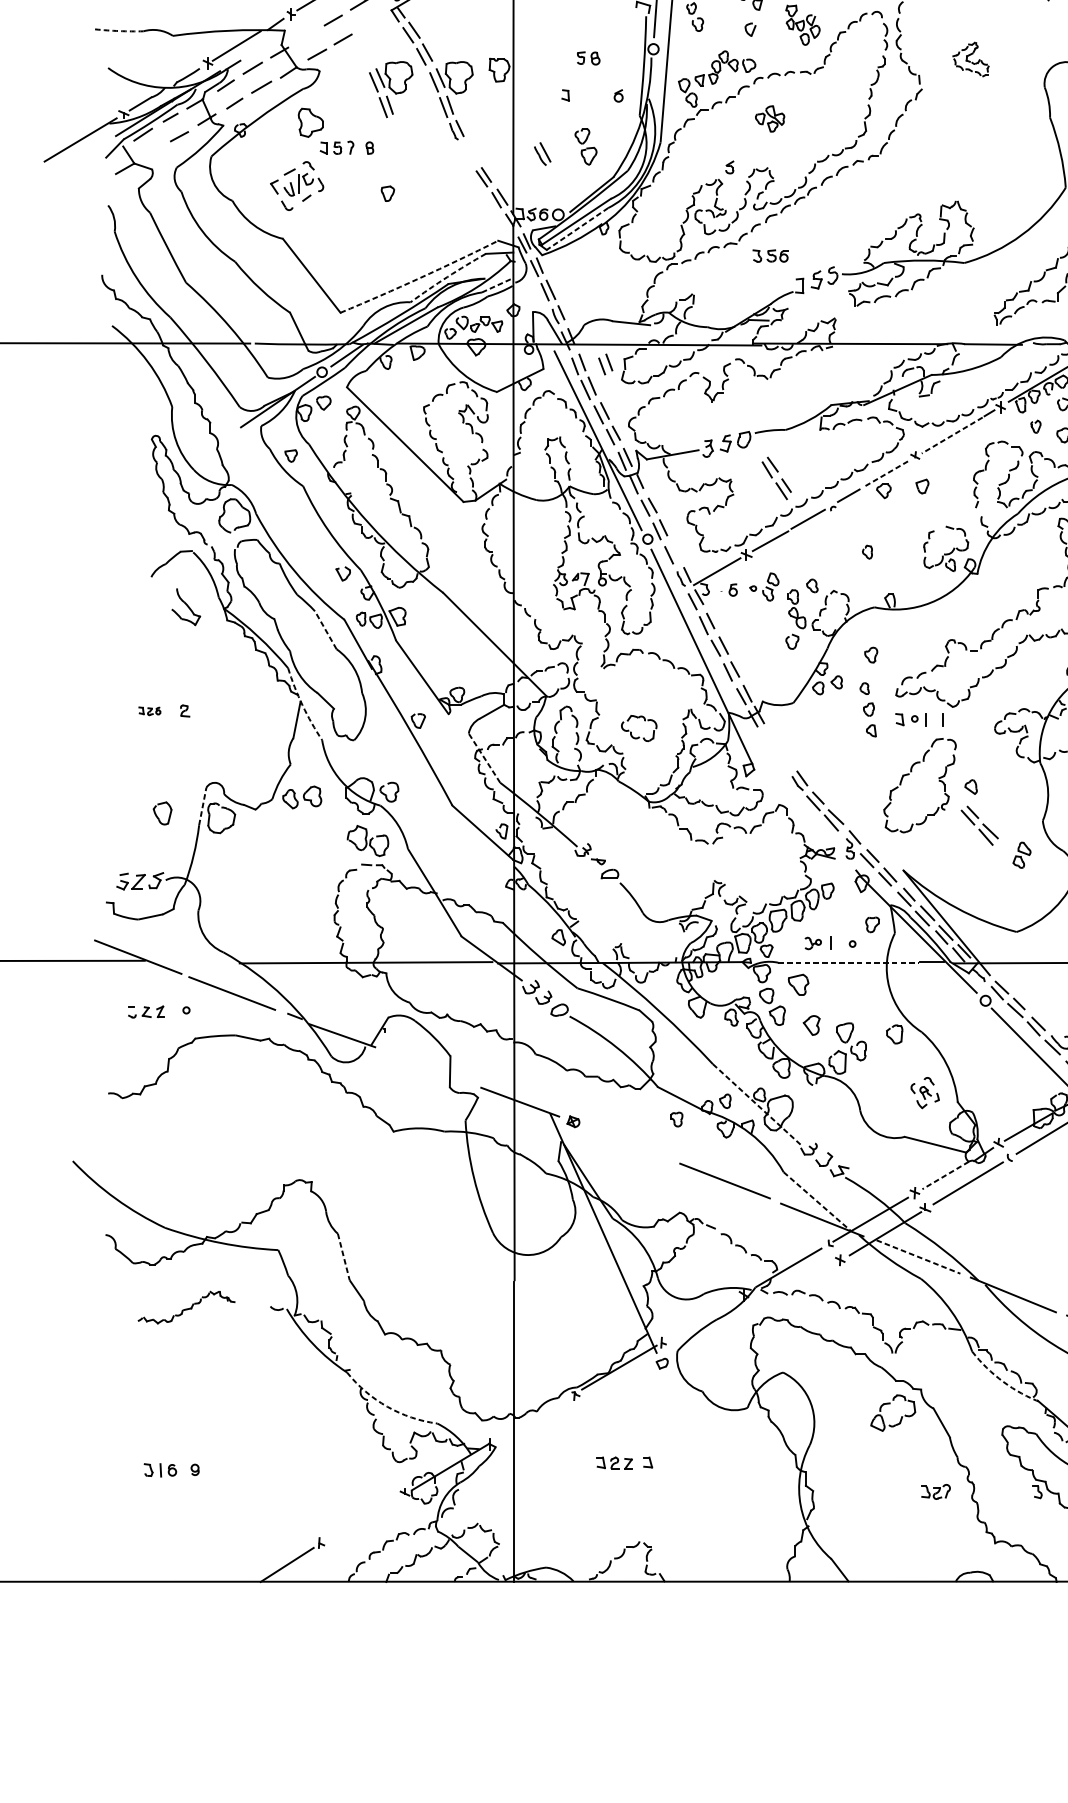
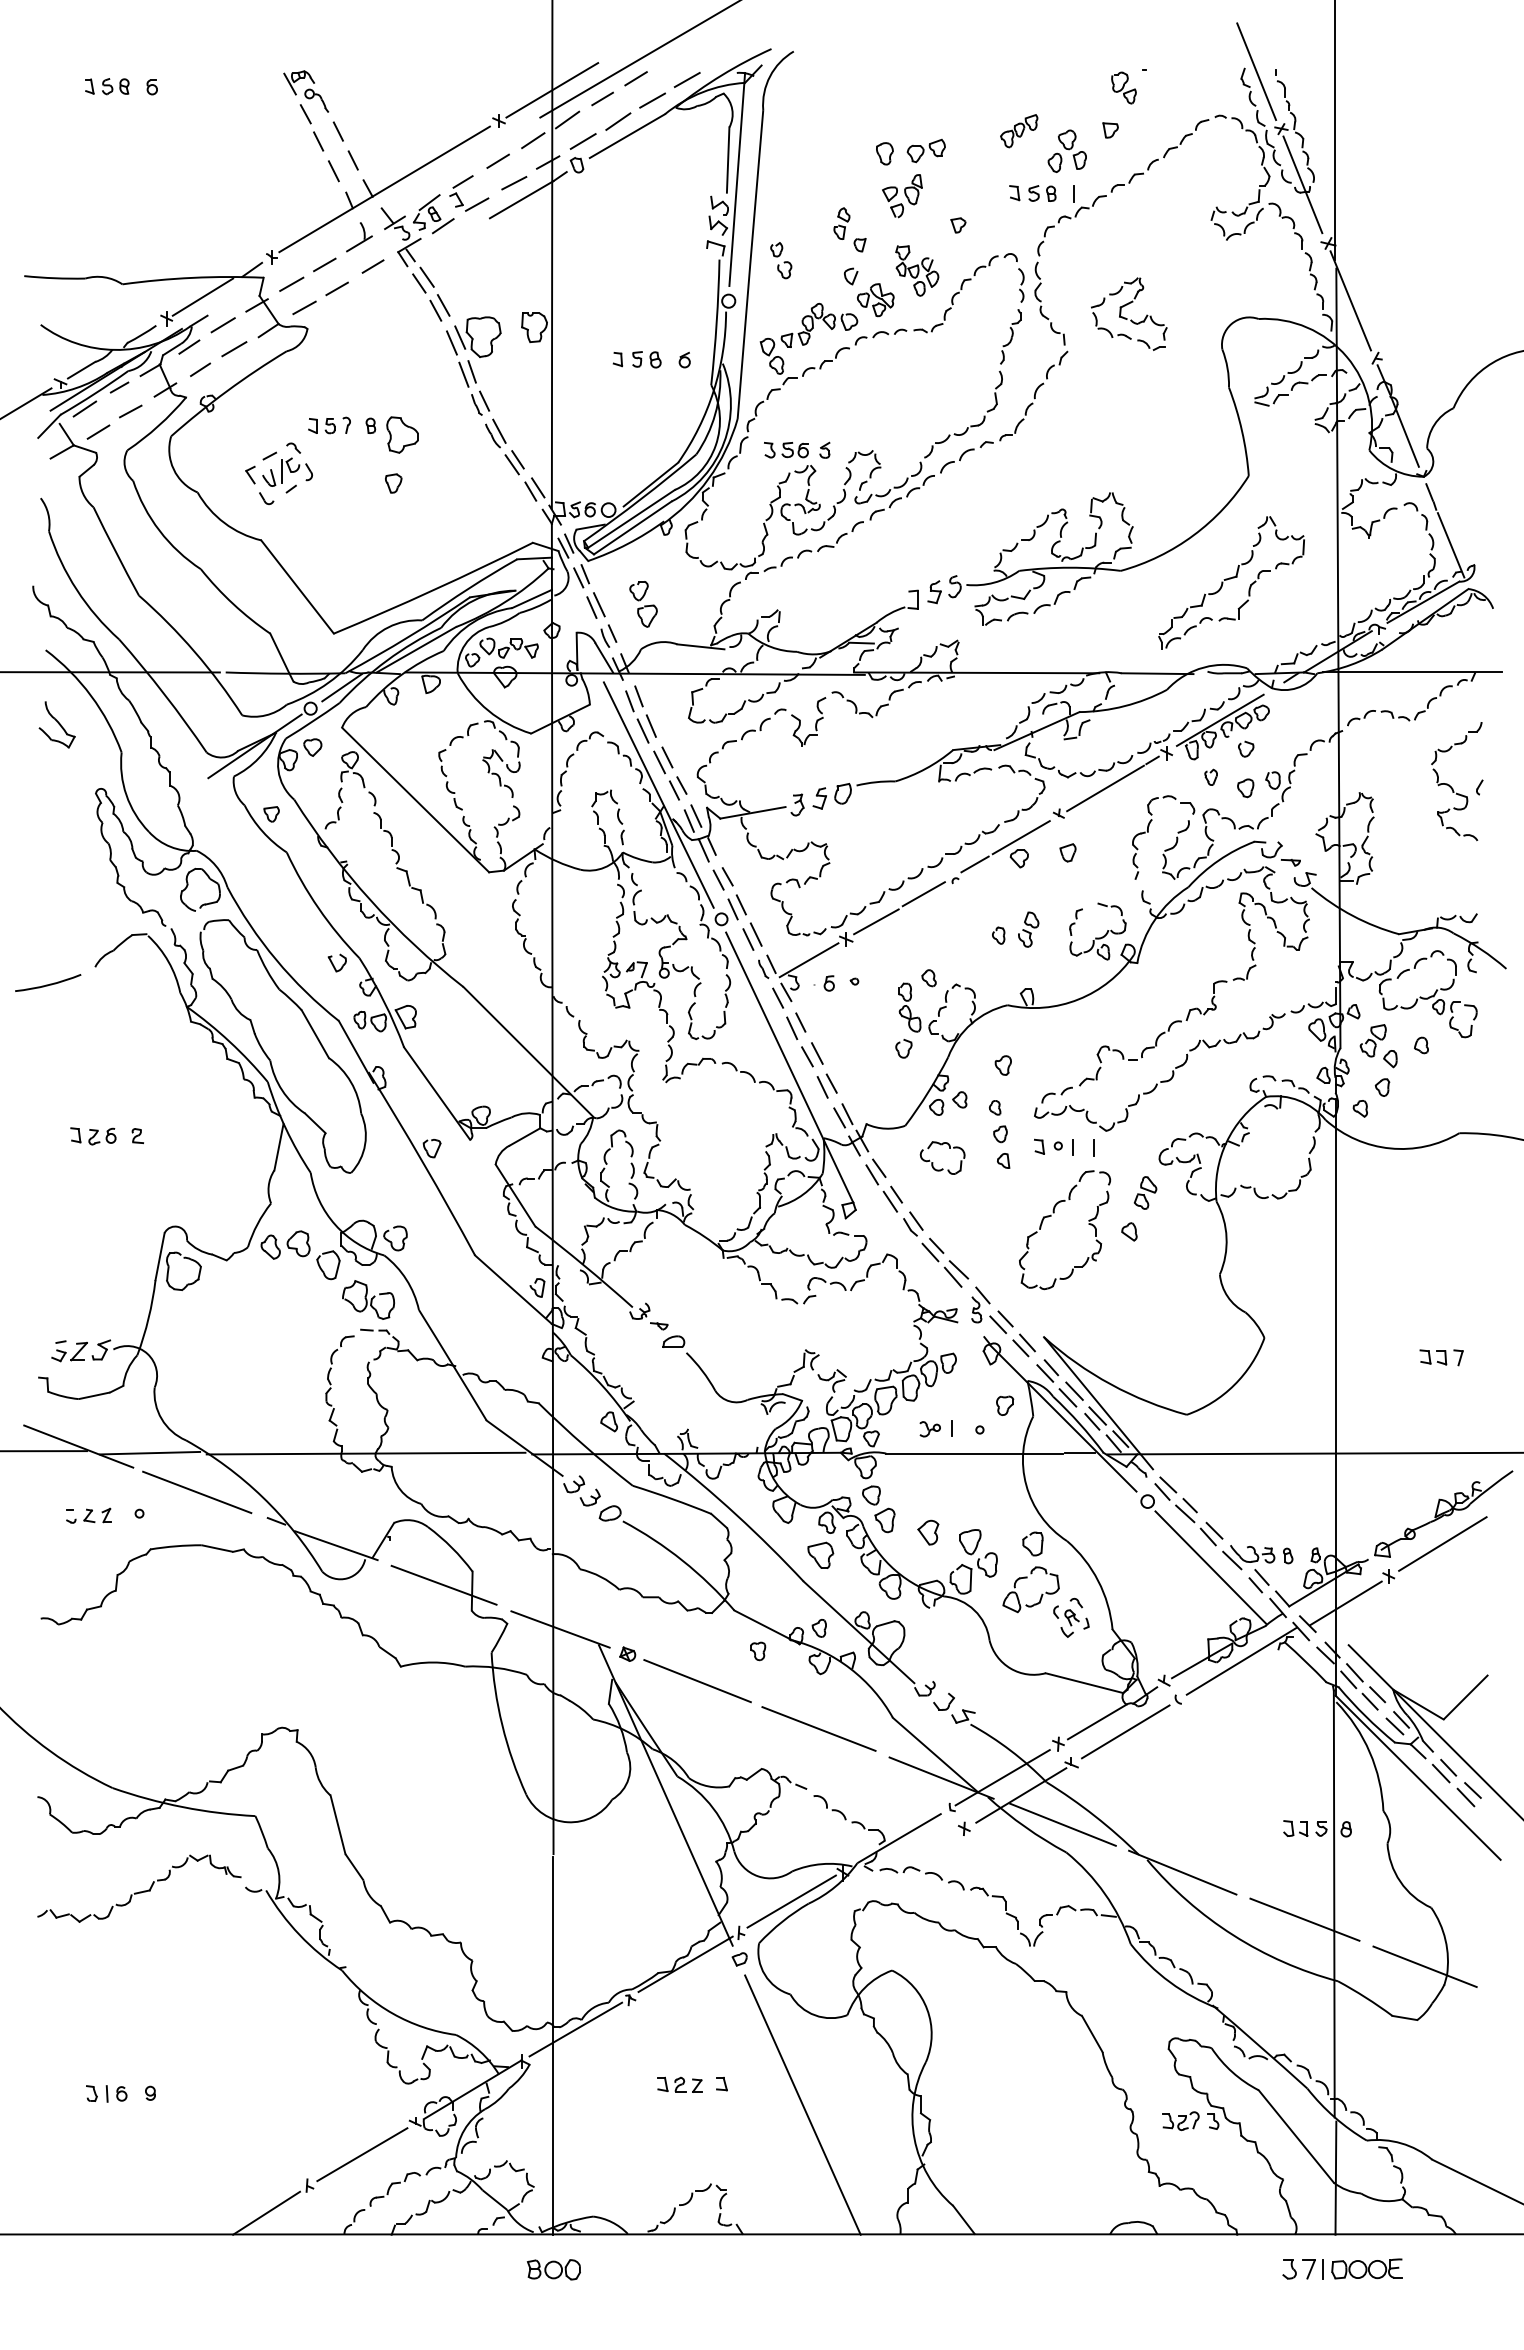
line: (371, 21) -> (372, 266), added
arc: (119, 31) -> (54, 278), dashed -> solid
line: (306, 35) -> (291, 283), added
part: (588, 58) -> (646, 359), moved
part: (971, 59) -> (1129, 313), size x1.67
part: (390, 89) -> (397, 351), removed
part: (769, 119) -> (875, 300), moved
part: (310, 122) -> (402, 434), moved
part: (585, 147) -> (643, 604), moved
line: (153, 152) -> (98, 431), added
part: (542, 154) -> (495, 433), moved
line: (577, 228) -> (632, 527), dashed -> solid
part: (770, 256) -> (786, 450), moved
arc: (420, 277) -> (434, 589), dashed -> solid
arc: (447, 277) -> (468, 588), dashed -> solid
line: (497, 284) -> (532, 598), dashed -> solid
part: (605, 364) -> (668, 698), removed
line: (952, 435) -> (1105, 788), dashed -> solid
line: (885, 474) -> (1021, 837), dashed -> solid
part: (776, 478) -> (883, 1185), moved
line: (674, 551) -> (755, 934), added
part: (770, 586) -> (1028, 929), moved
arc: (114, 590) -> (48, 984), added
part: (185, 606) -> (56, 724), moved
line: (325, 630) -> (315, 1034), dashed -> solid
arc: (302, 705) -> (286, 1128), dashed -> solid
part: (149, 711) -> (93, 1136), size x1.67
part: (631, 732) -> (933, 1162), moved
line: (484, 758) -> (515, 1195), dashed -> solid
line: (203, 806) -> (160, 1256), dashed -> solid
part: (158, 817) -> (323, 1270), moved
part: (979, 825) -> (1140, 1280), removed
part: (1021, 854) -> (1145, 1192), moved
line: (195, 961) -> (150, 1452), added
line: (849, 962) -> (975, 1453), dashed -> solid
part: (798, 984) -> (820, 1554), moved
line: (427, 1066) -> (443, 1584), added
line: (757, 1104) -> (859, 1632), dashed -> solid
line: (628, 1143) -> (697, 1681), added
line: (945, 1175) -> (1096, 1722), dashed -> solid
line: (817, 1202) -> (935, 1755), dashed -> solid
line: (918, 1256) -> (1063, 1824), dashed -> solid
line: (344, 1257) -> (338, 1825), dashed -> solid
part: (186, 1307) -> (139, 1888), size x1.67
line: (703, 1317) -> (791, 1901), added
arc: (1003, 1382) -> (1170, 1982), dashed -> solid
part: (890, 1404) -> (1027, 1578), moved
arc: (386, 1406) -> (392, 2013), dashed -> solid
line: (532, 1419) -> (575, 2029), added
line: (712, 1478) -> (802, 2104), added
part: (935, 1492) -> (1180, 2121), moved
line: (363, 1518) -> (362, 2154), added
part: (514, 1609) -> (553, 2269), added

